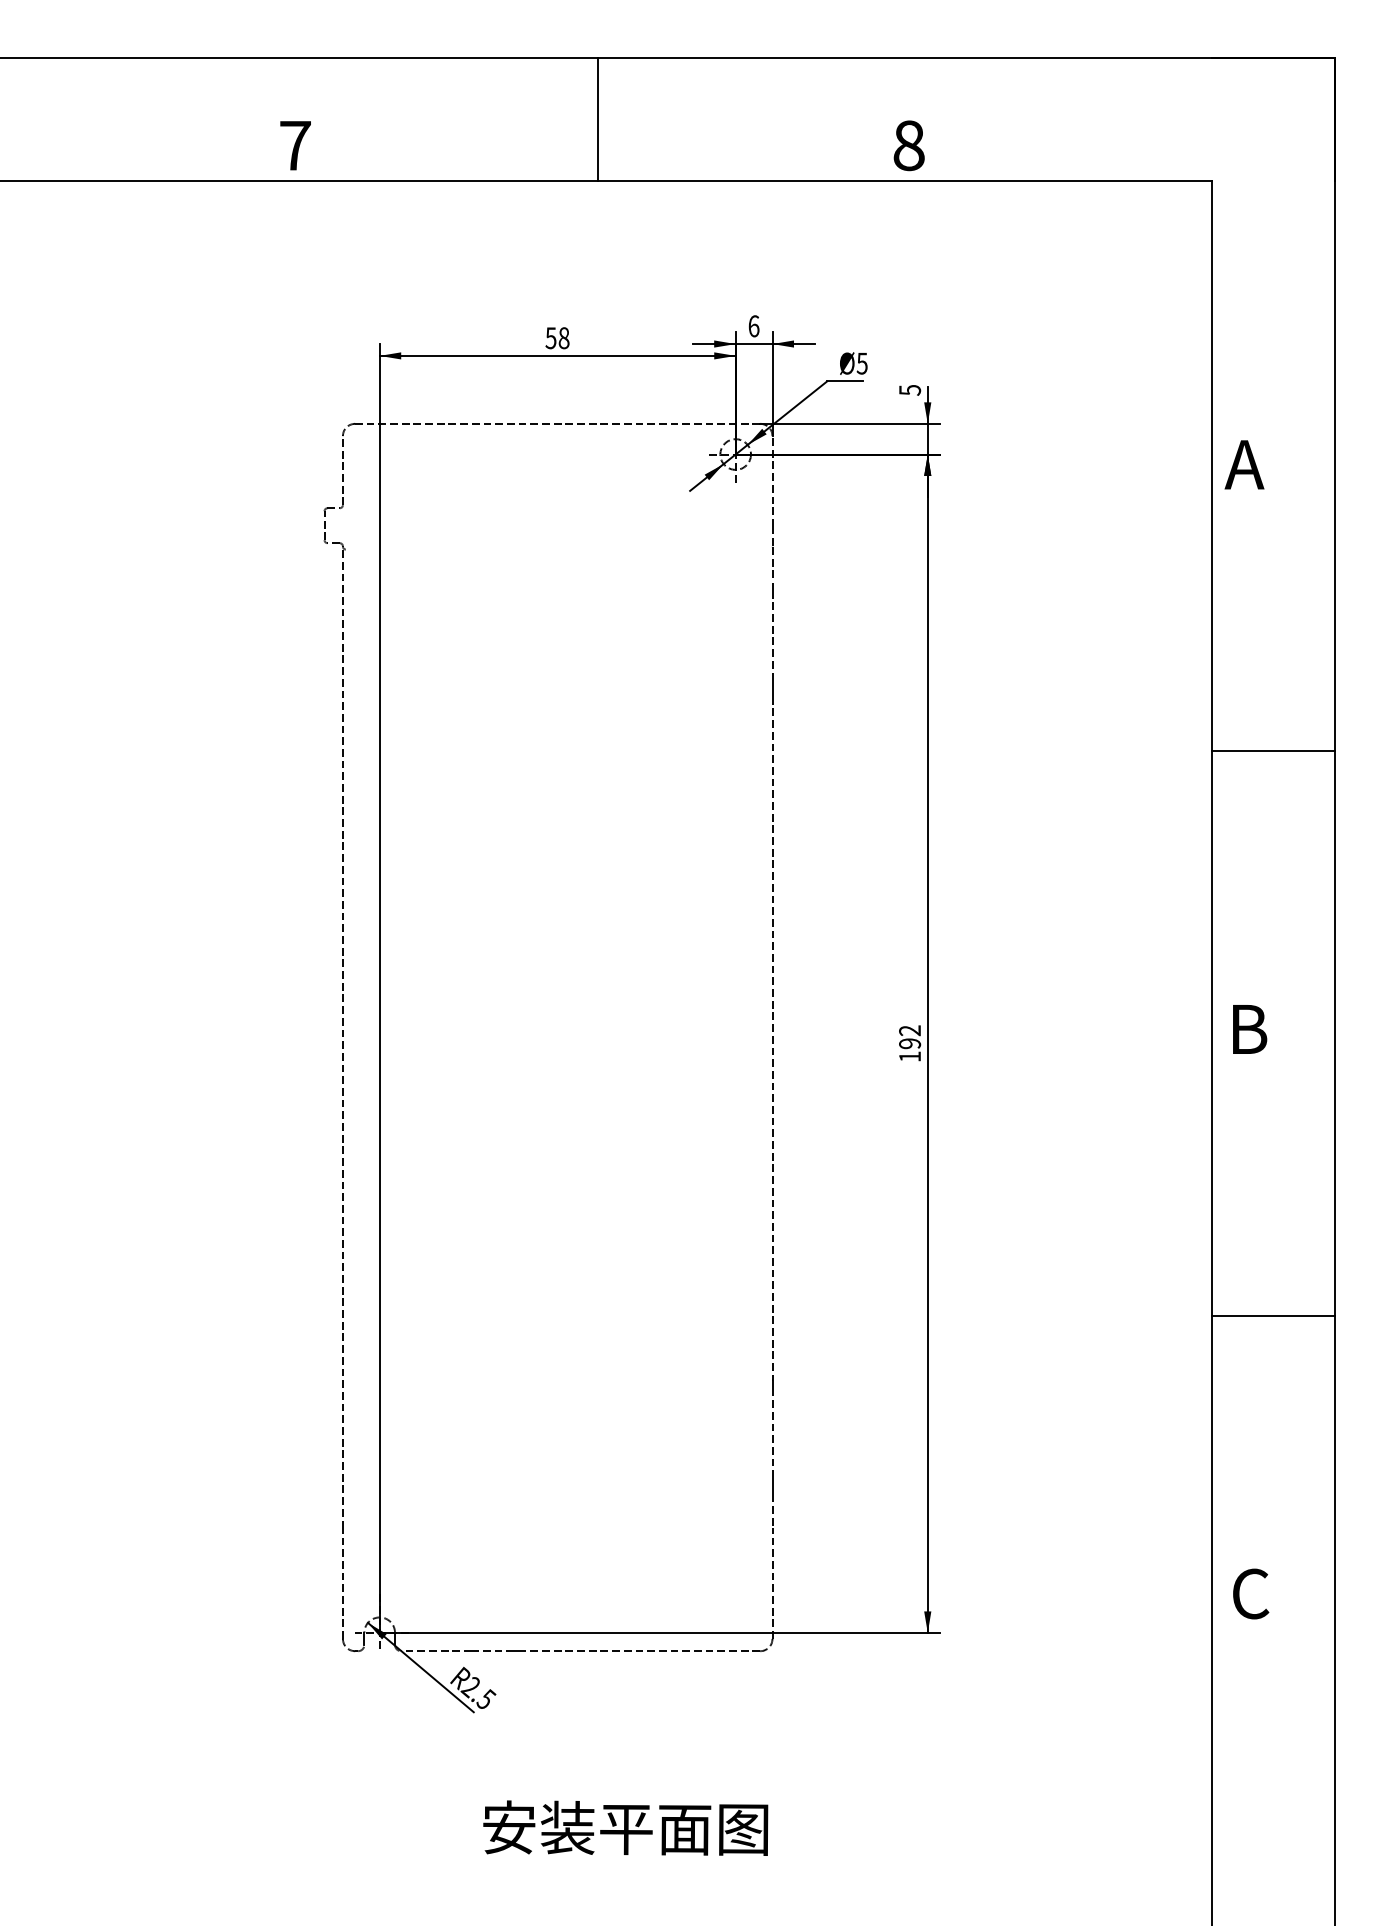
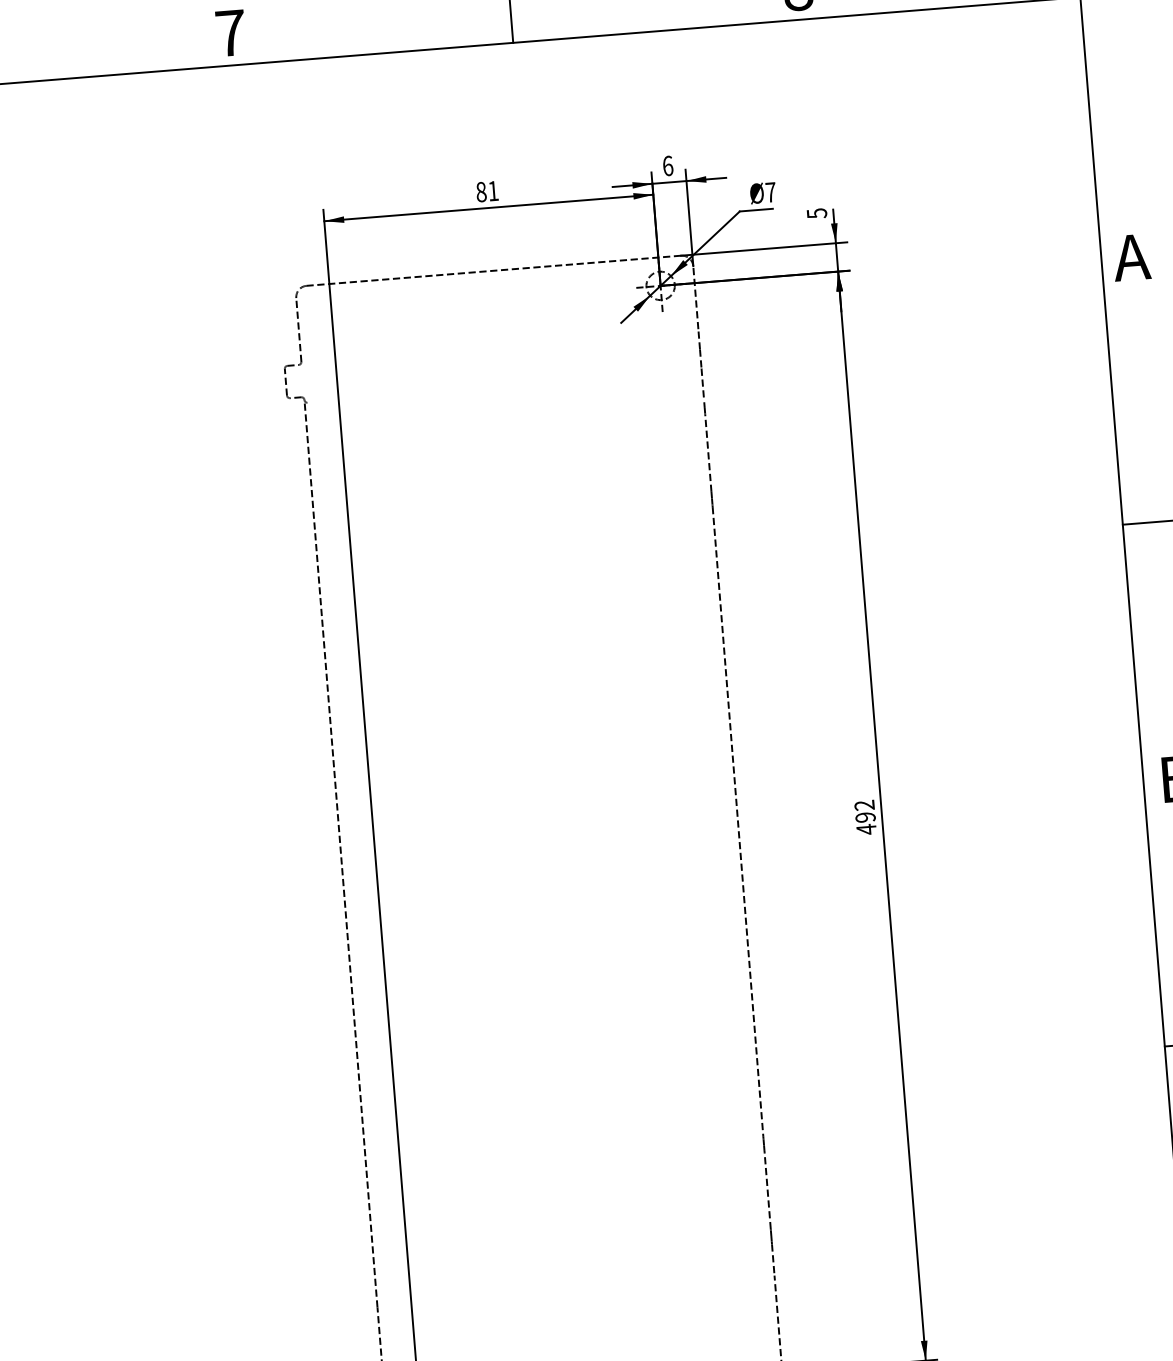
text: (557, 338) -> (487, 191), 58 -> 81
text: (861, 363) -> (770, 192), Ø5 -> Ø7
text: (909, 1056) -> (866, 829), 192 -> 492

